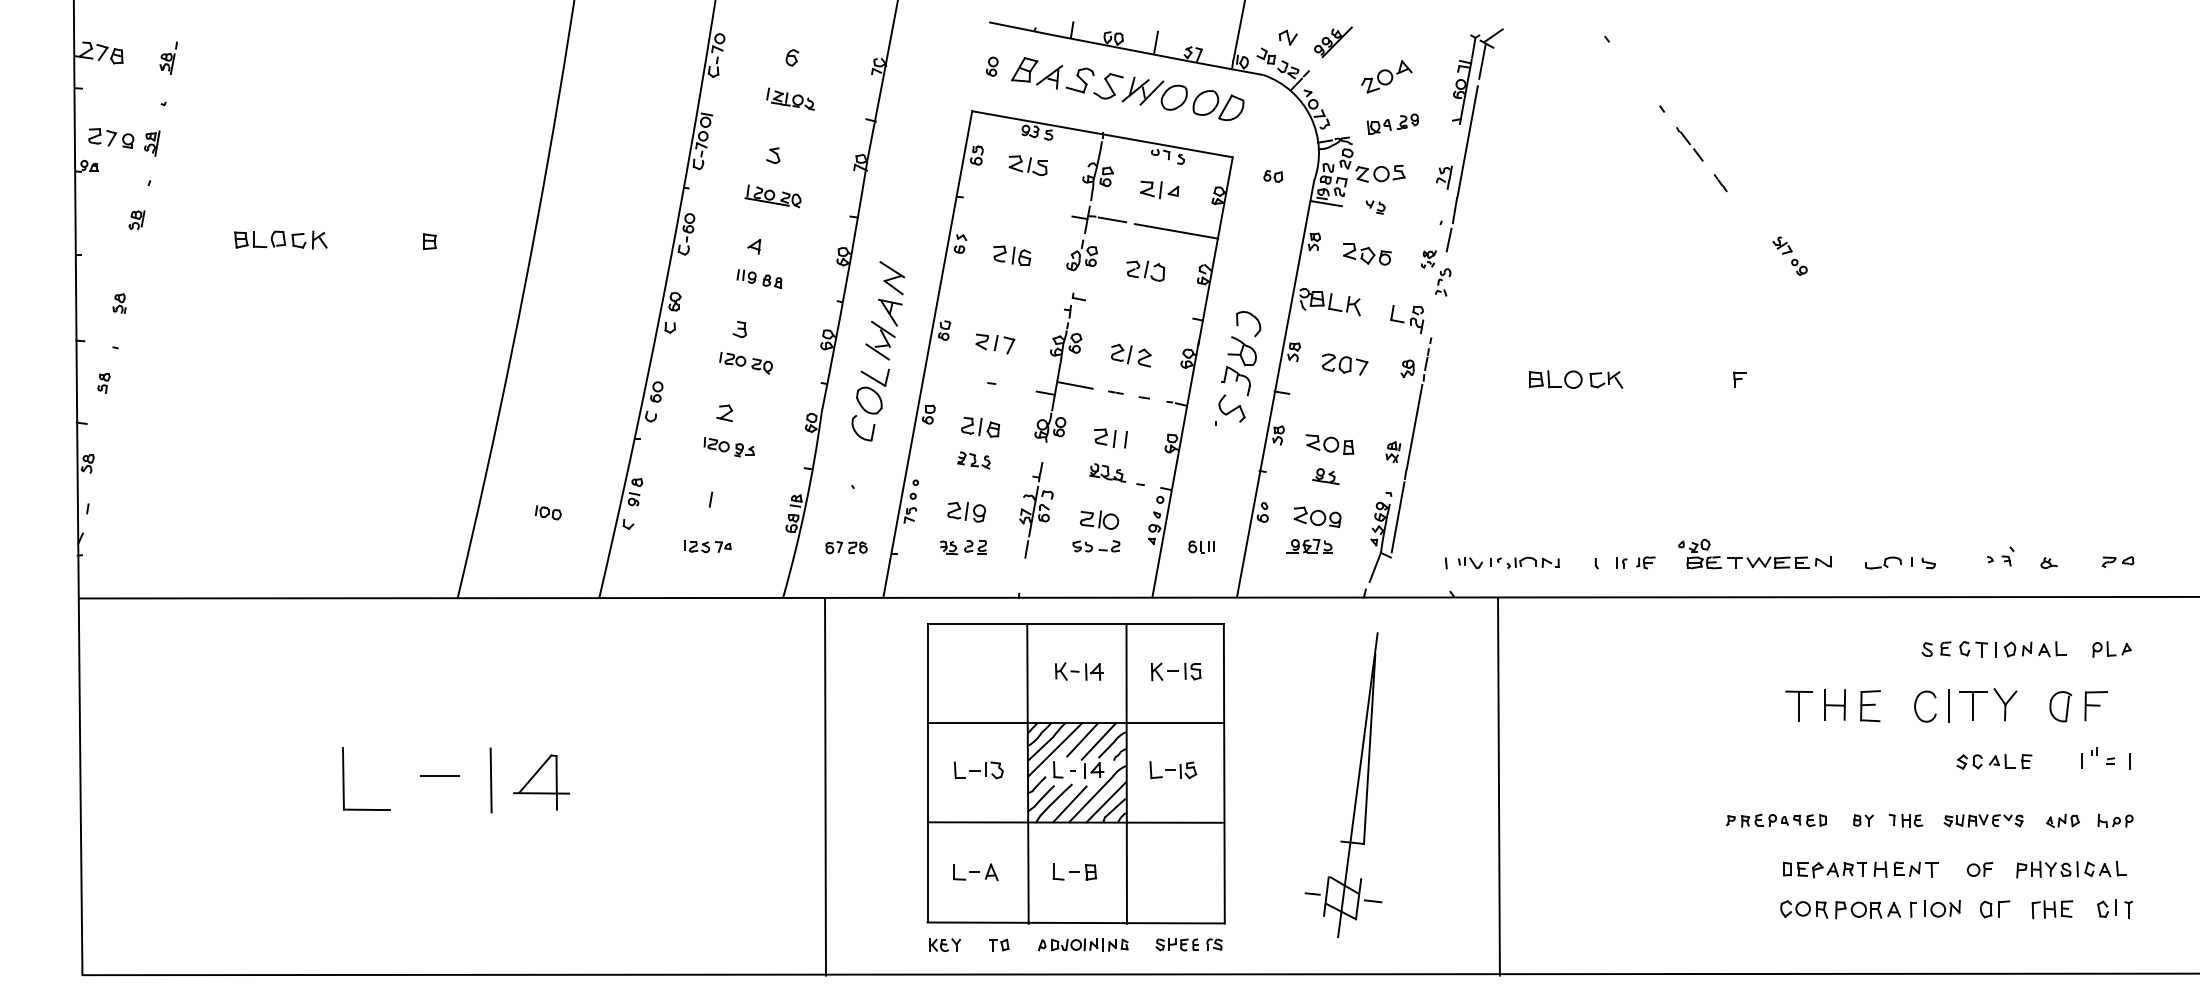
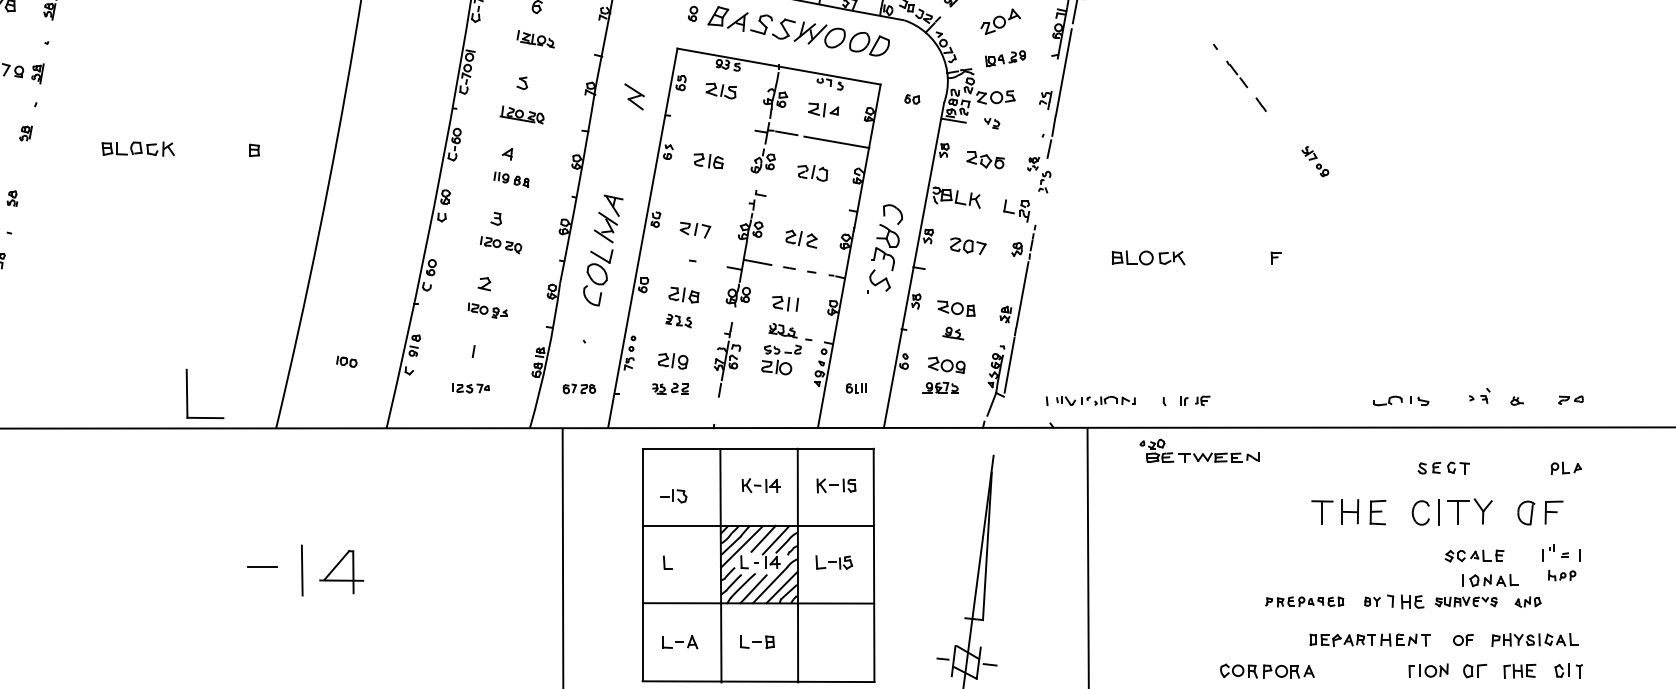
part: (891, 278) -> (633, 97), moved
part: (1096, 546) -> (782, 349), moved
part: (1754, 553) -> (1199, 450), moved
part: (2030, 649) -> (1490, 580), moved
part: (986, 770) -> (673, 496), moved
part: (344, 778) -> (187, 393), moved
part: (1905, 820) -> (1405, 601), size x1.4
part: (2115, 820) -> (1562, 575), moved
part: (1840, 909) -> (1267, 671), moved

